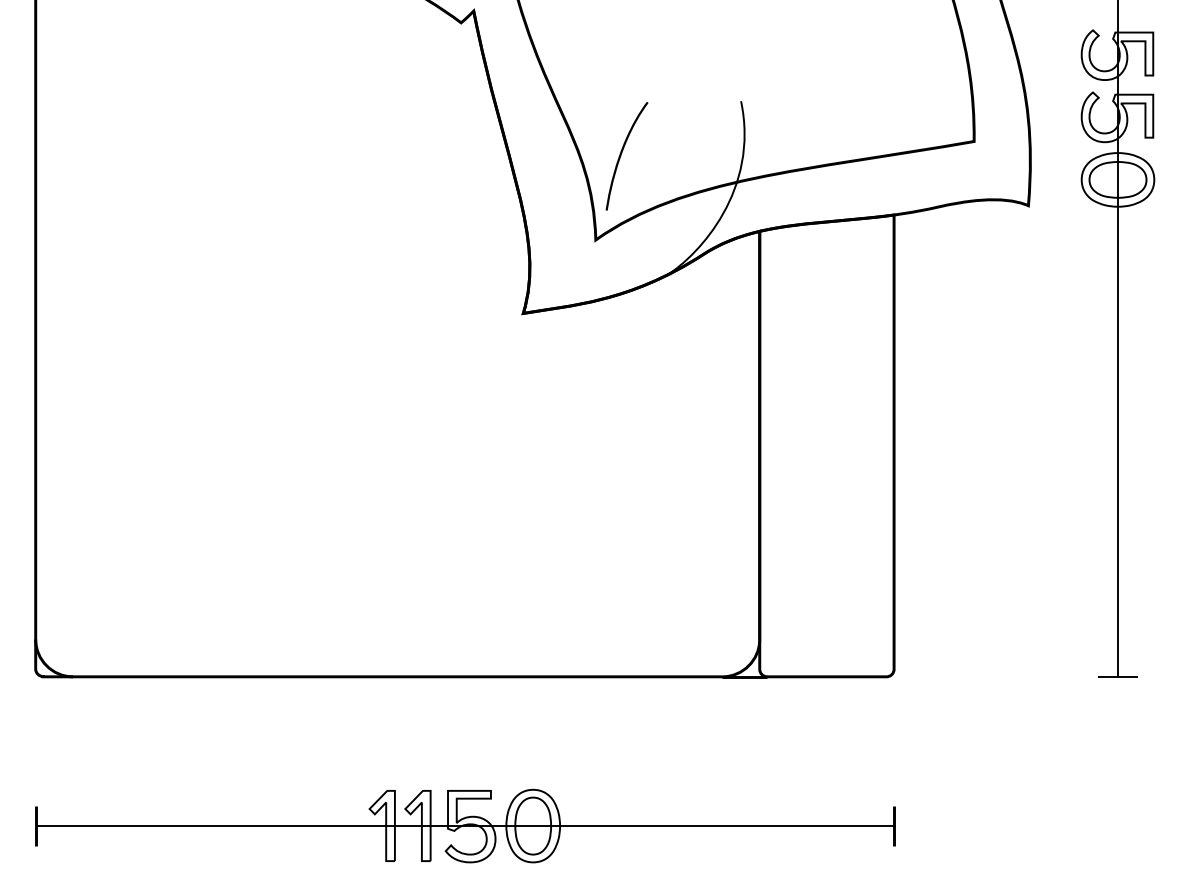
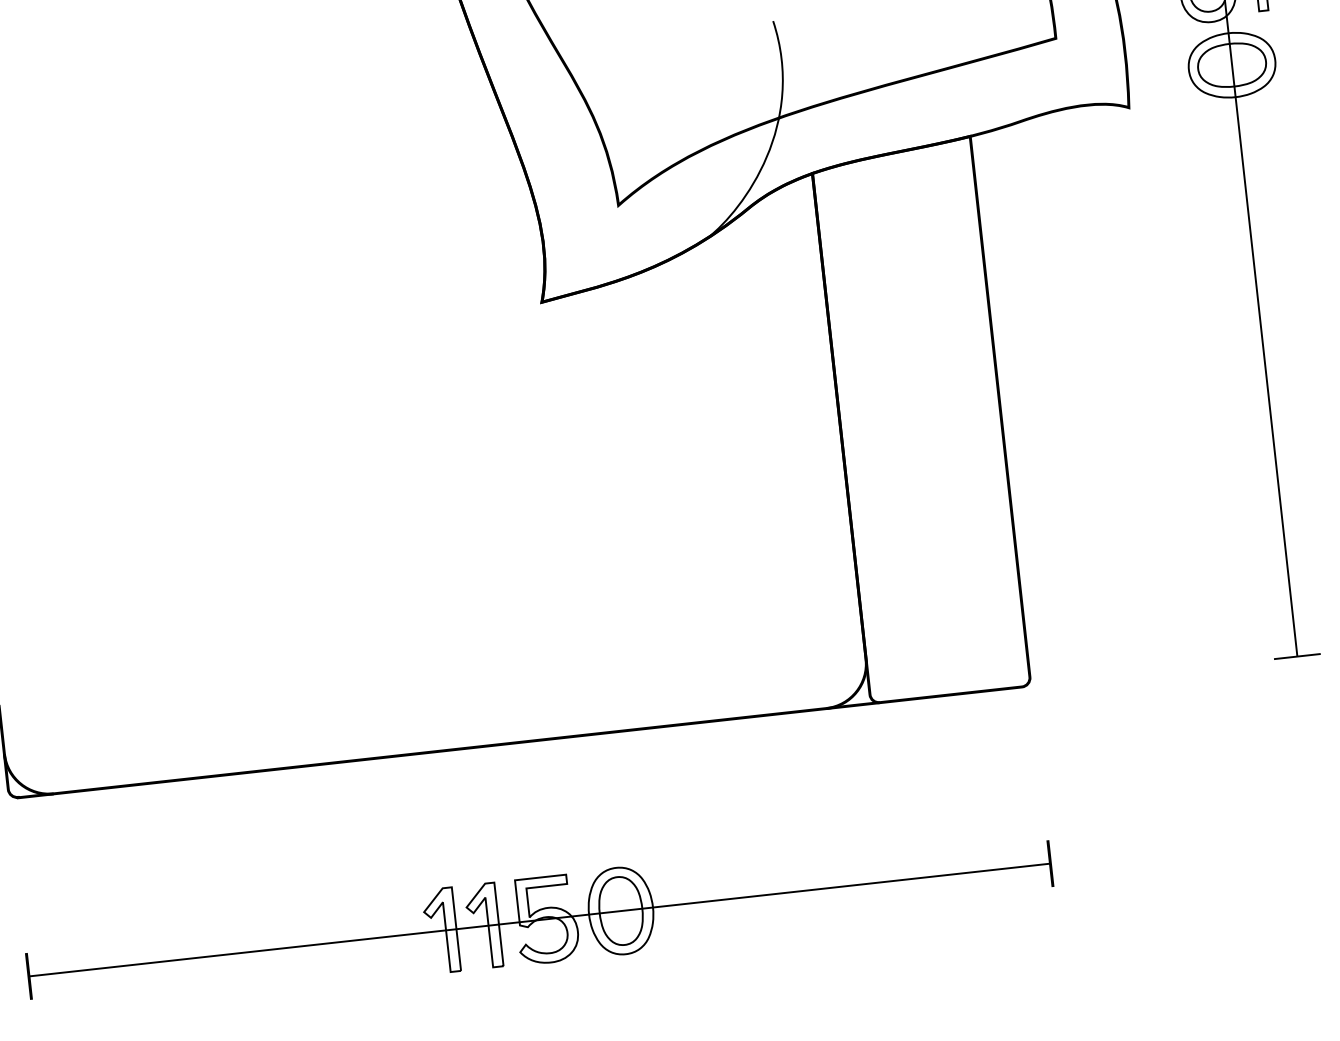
curve: (622, 153) -> (638, 98), removed

